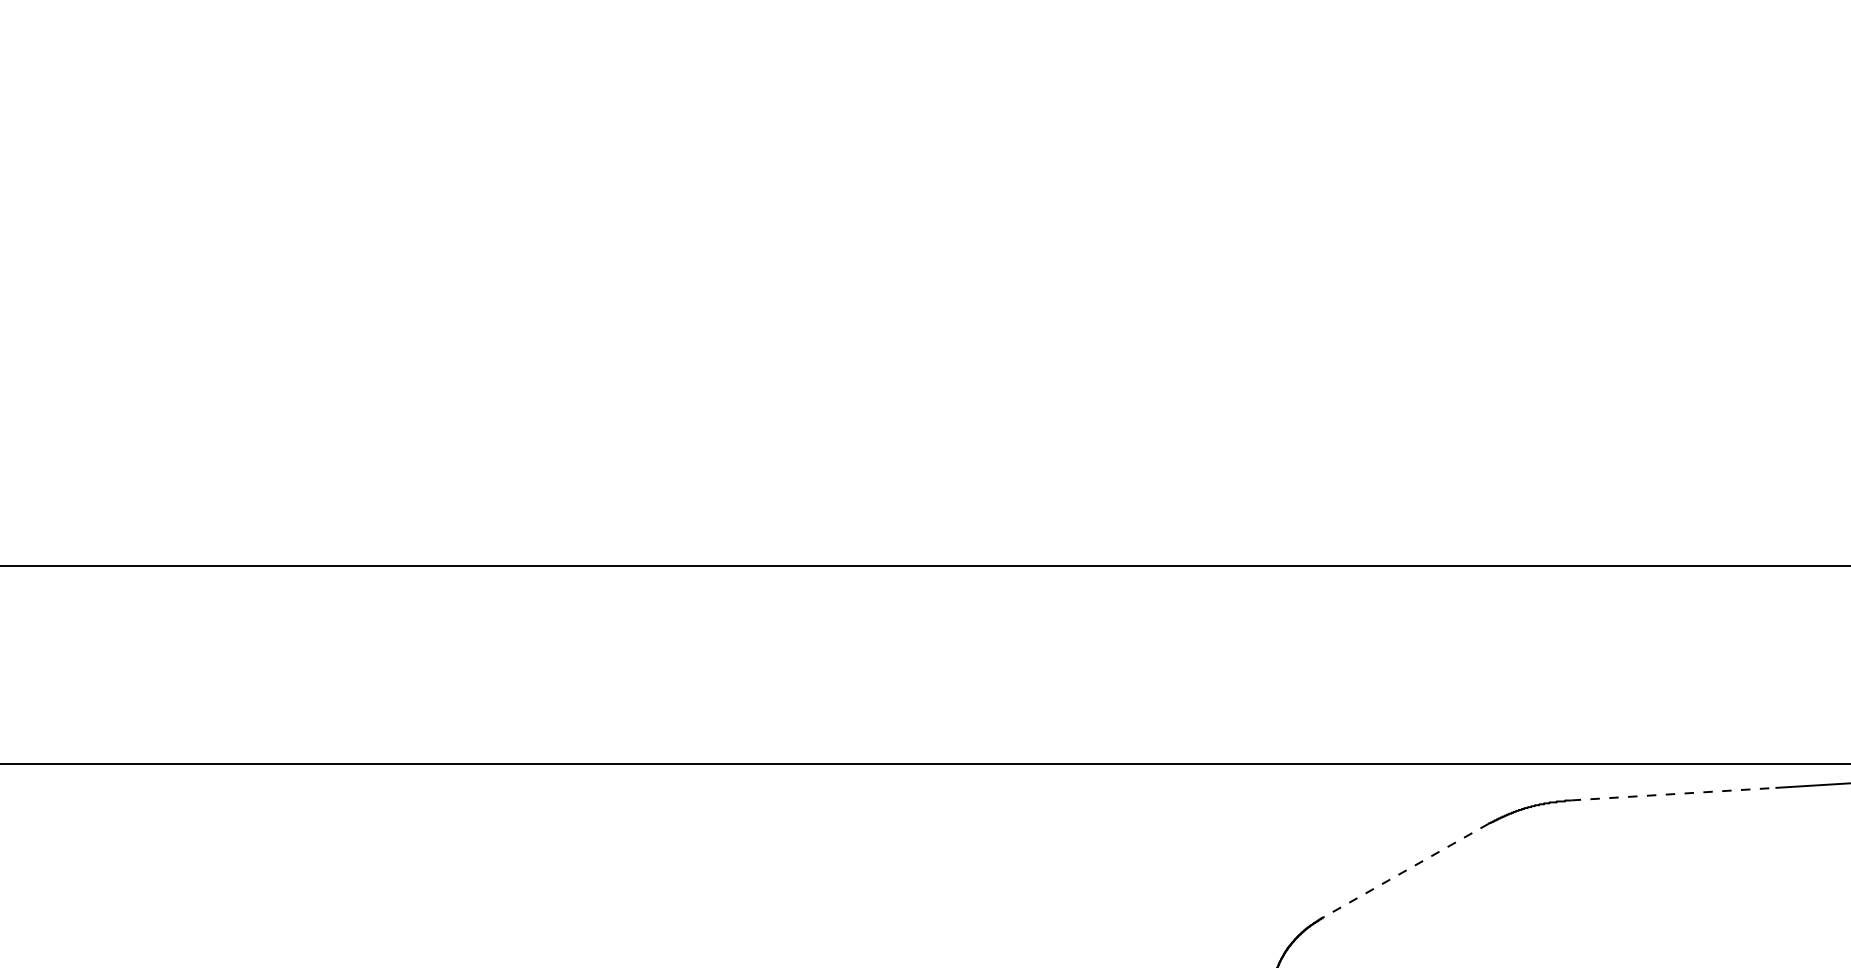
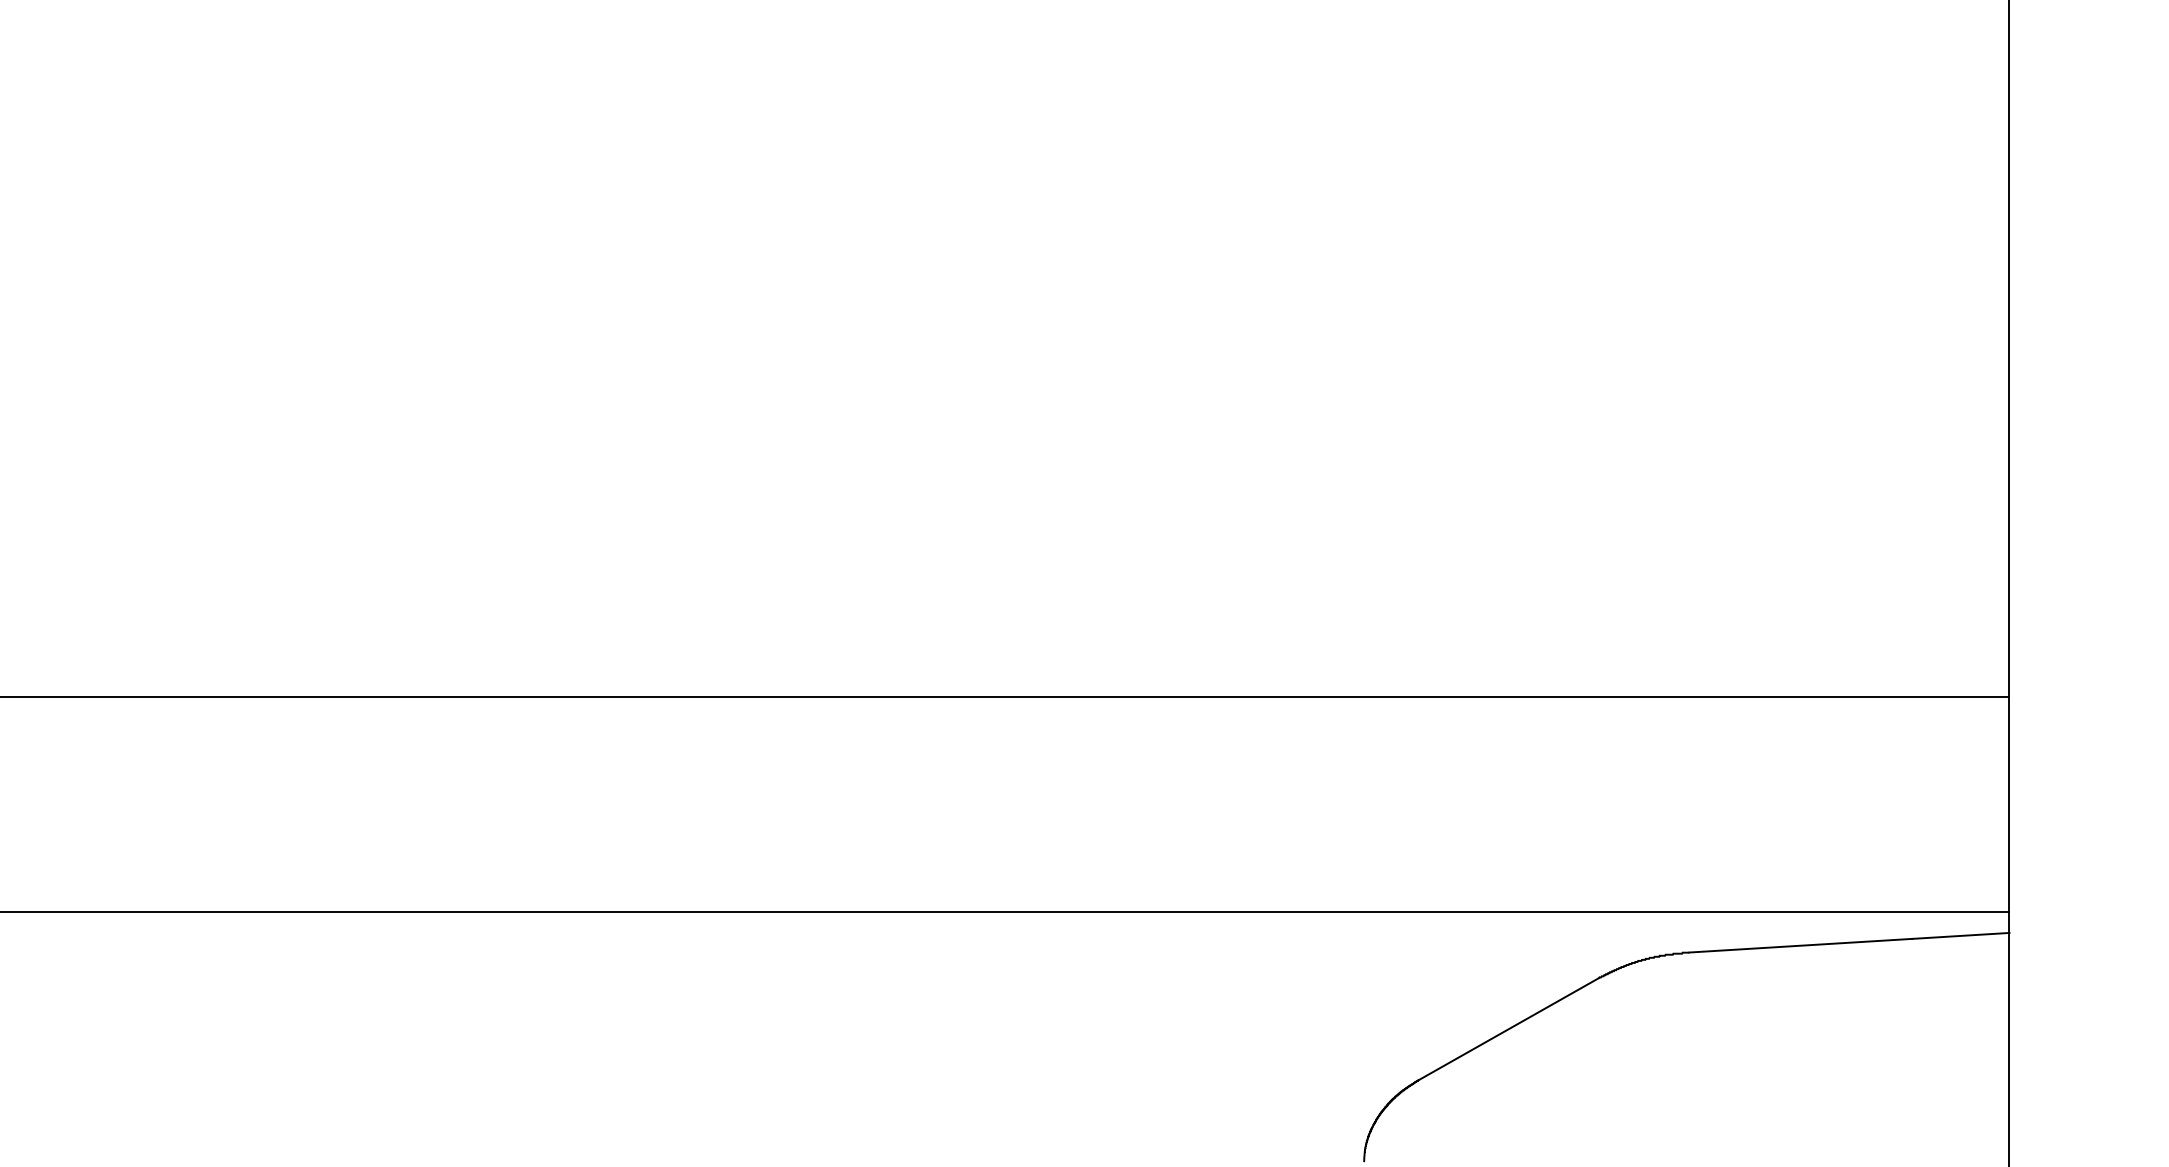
line: (1673, 793) -> (1800, 945), dashed -> solid
line: (1405, 871) -> (1508, 1029), dashed -> solid

